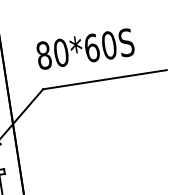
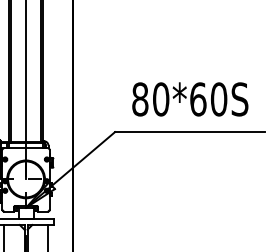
text: (85, 49) -> (190, 99), moved

